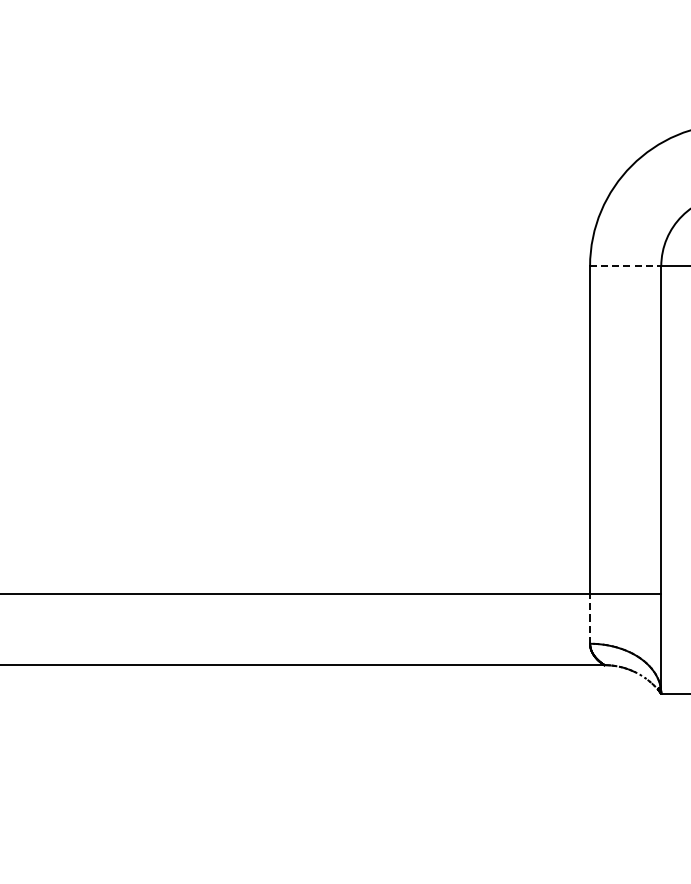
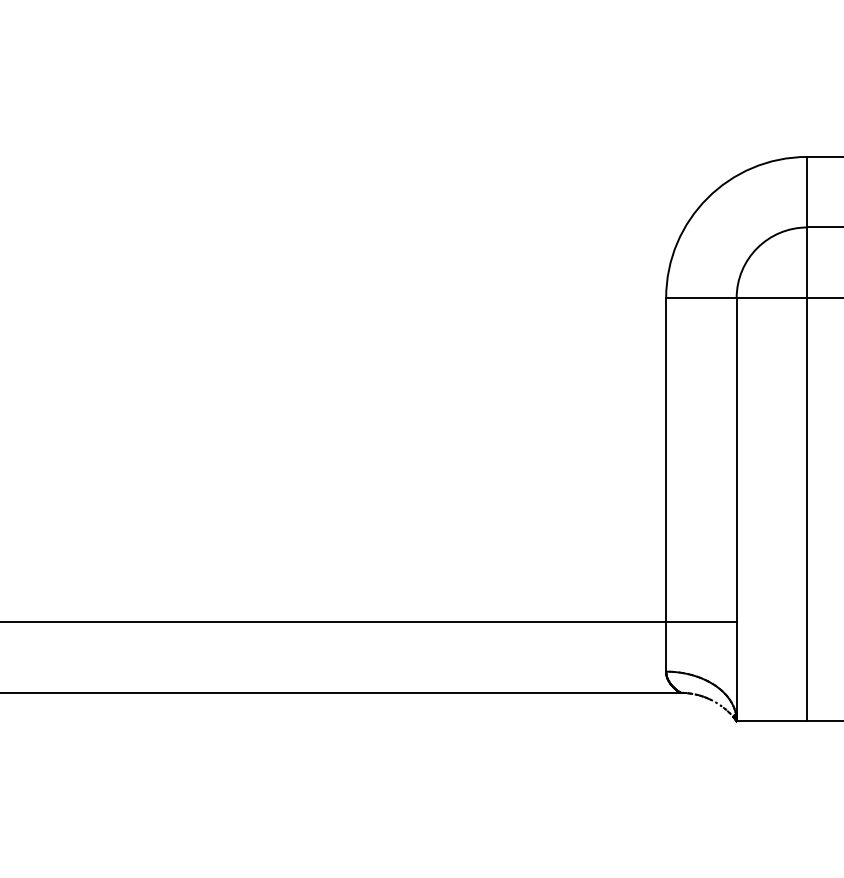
line: (625, 265) -> (701, 297), dashed -> solid
line: (590, 618) -> (666, 646), dashed -> solid

